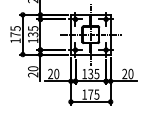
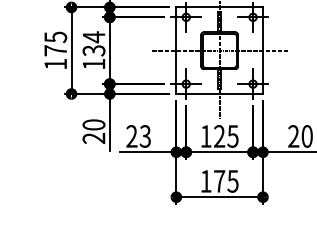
text: (33, 28) -> (94, 37), 135 -> 134
text: (56, 74) -> (144, 137), 20 -> 23
text: (90, 74) -> (218, 137), 135 -> 125

